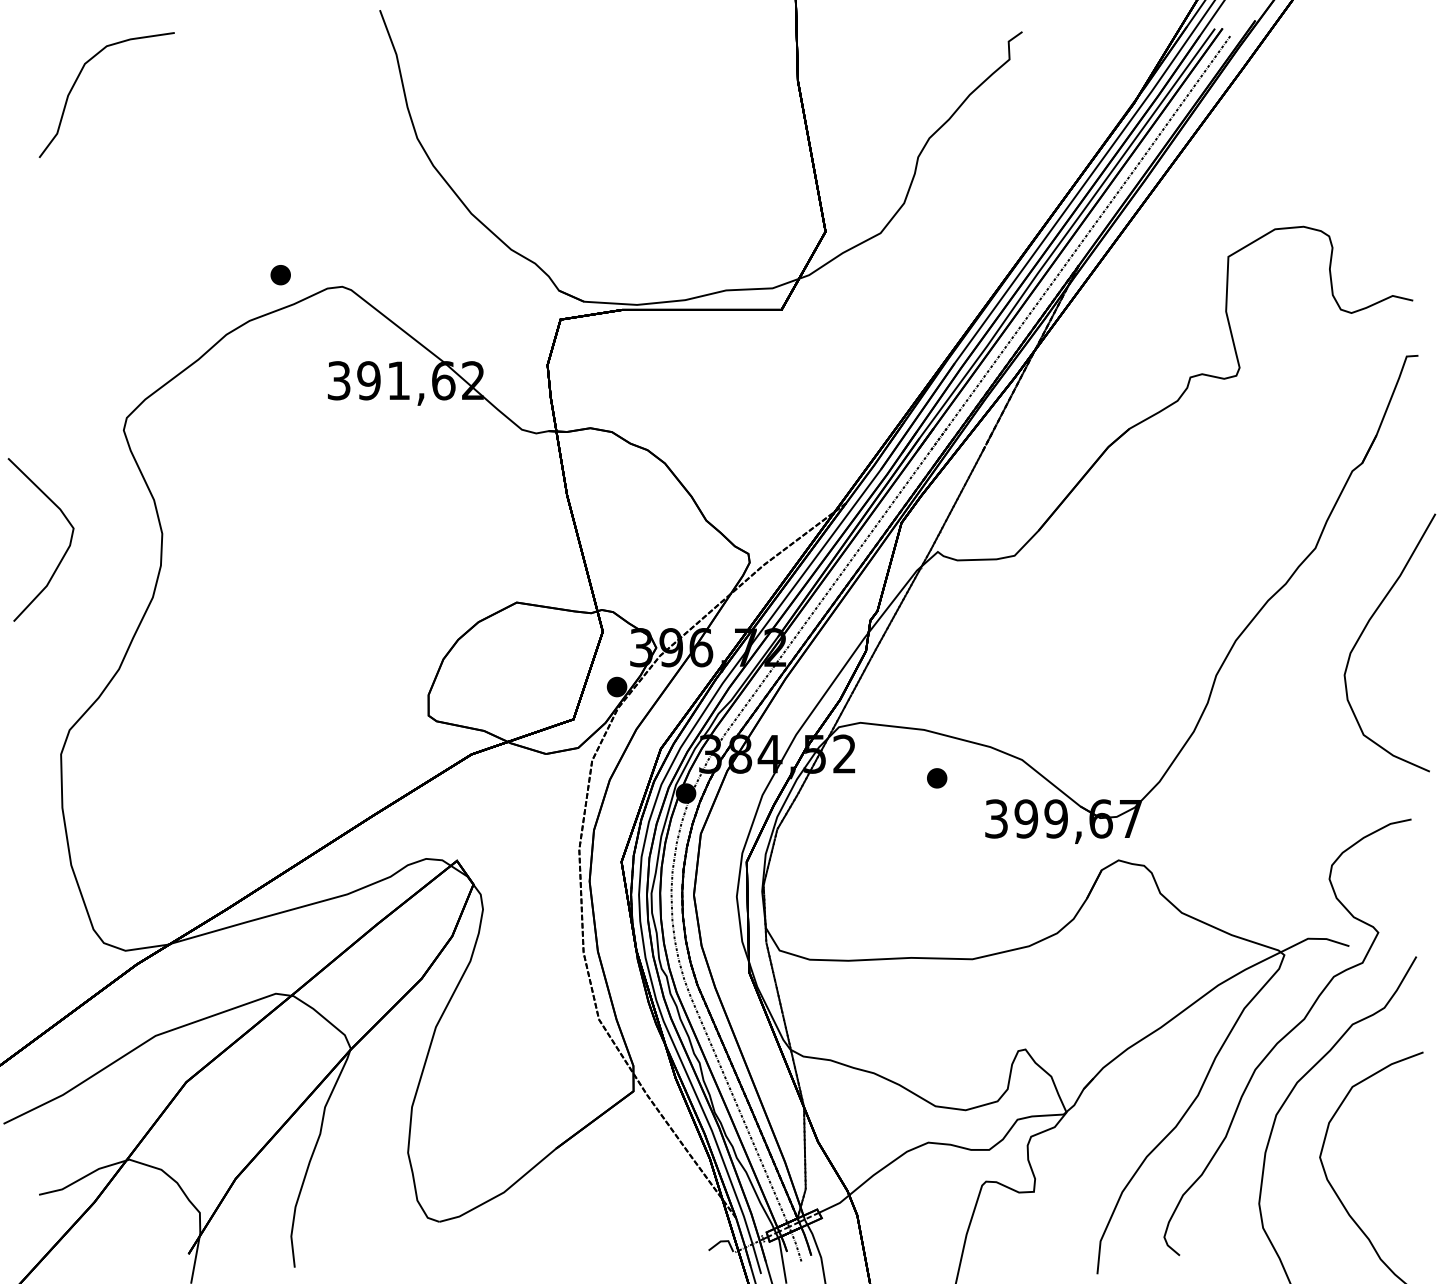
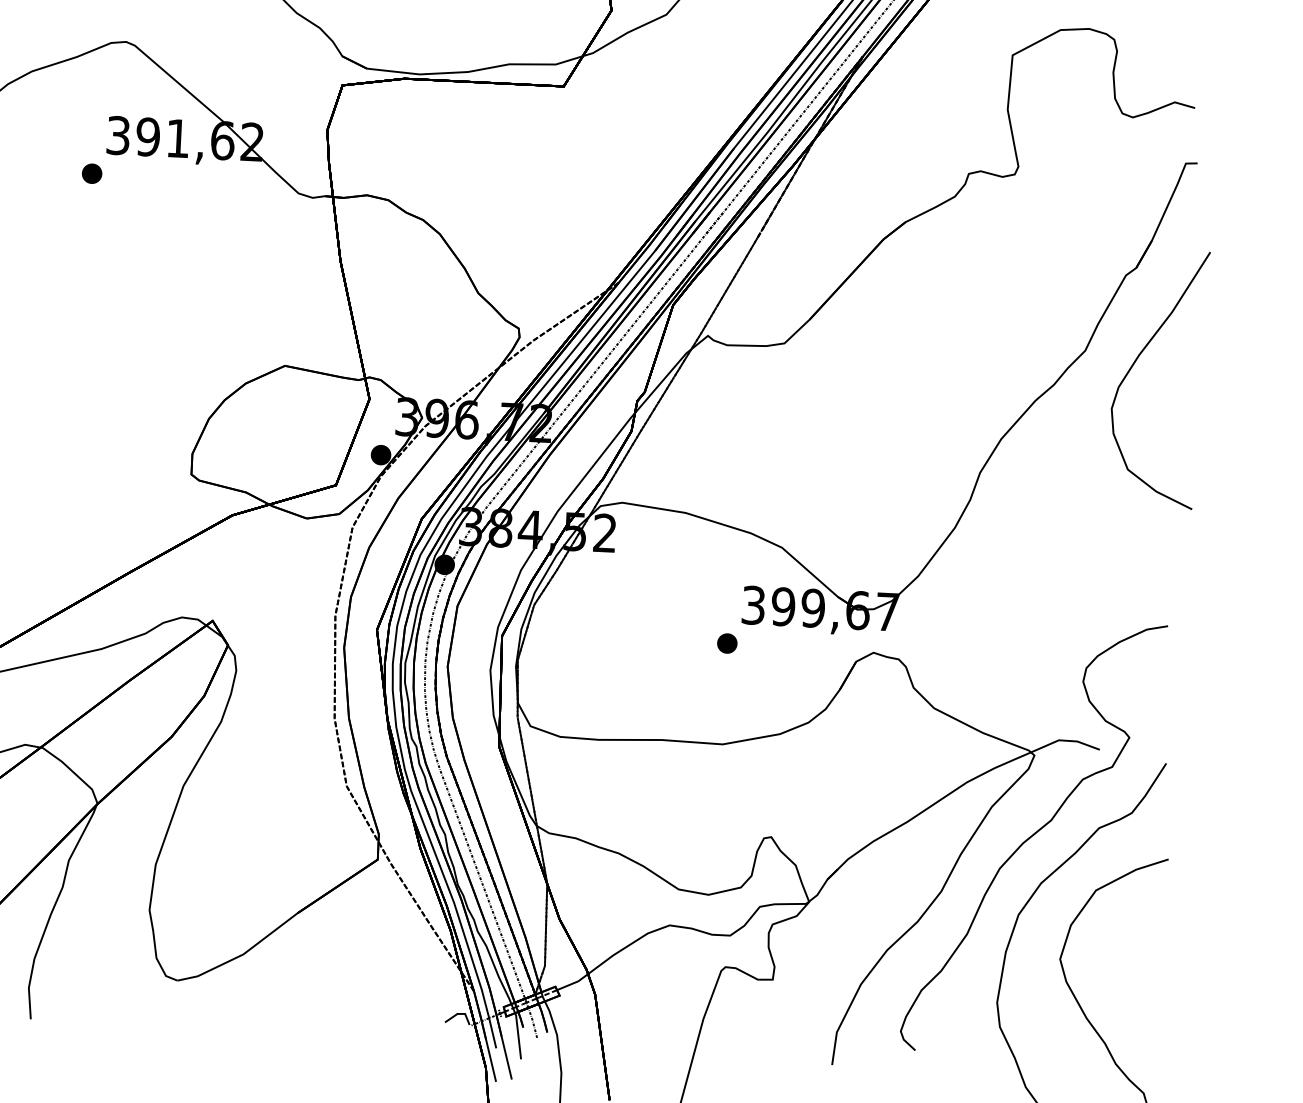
part: (280, 275) -> (91, 174), moved
curve: (1365, 629) -> (1134, 364), moved
part: (937, 778) -> (727, 643), moved

